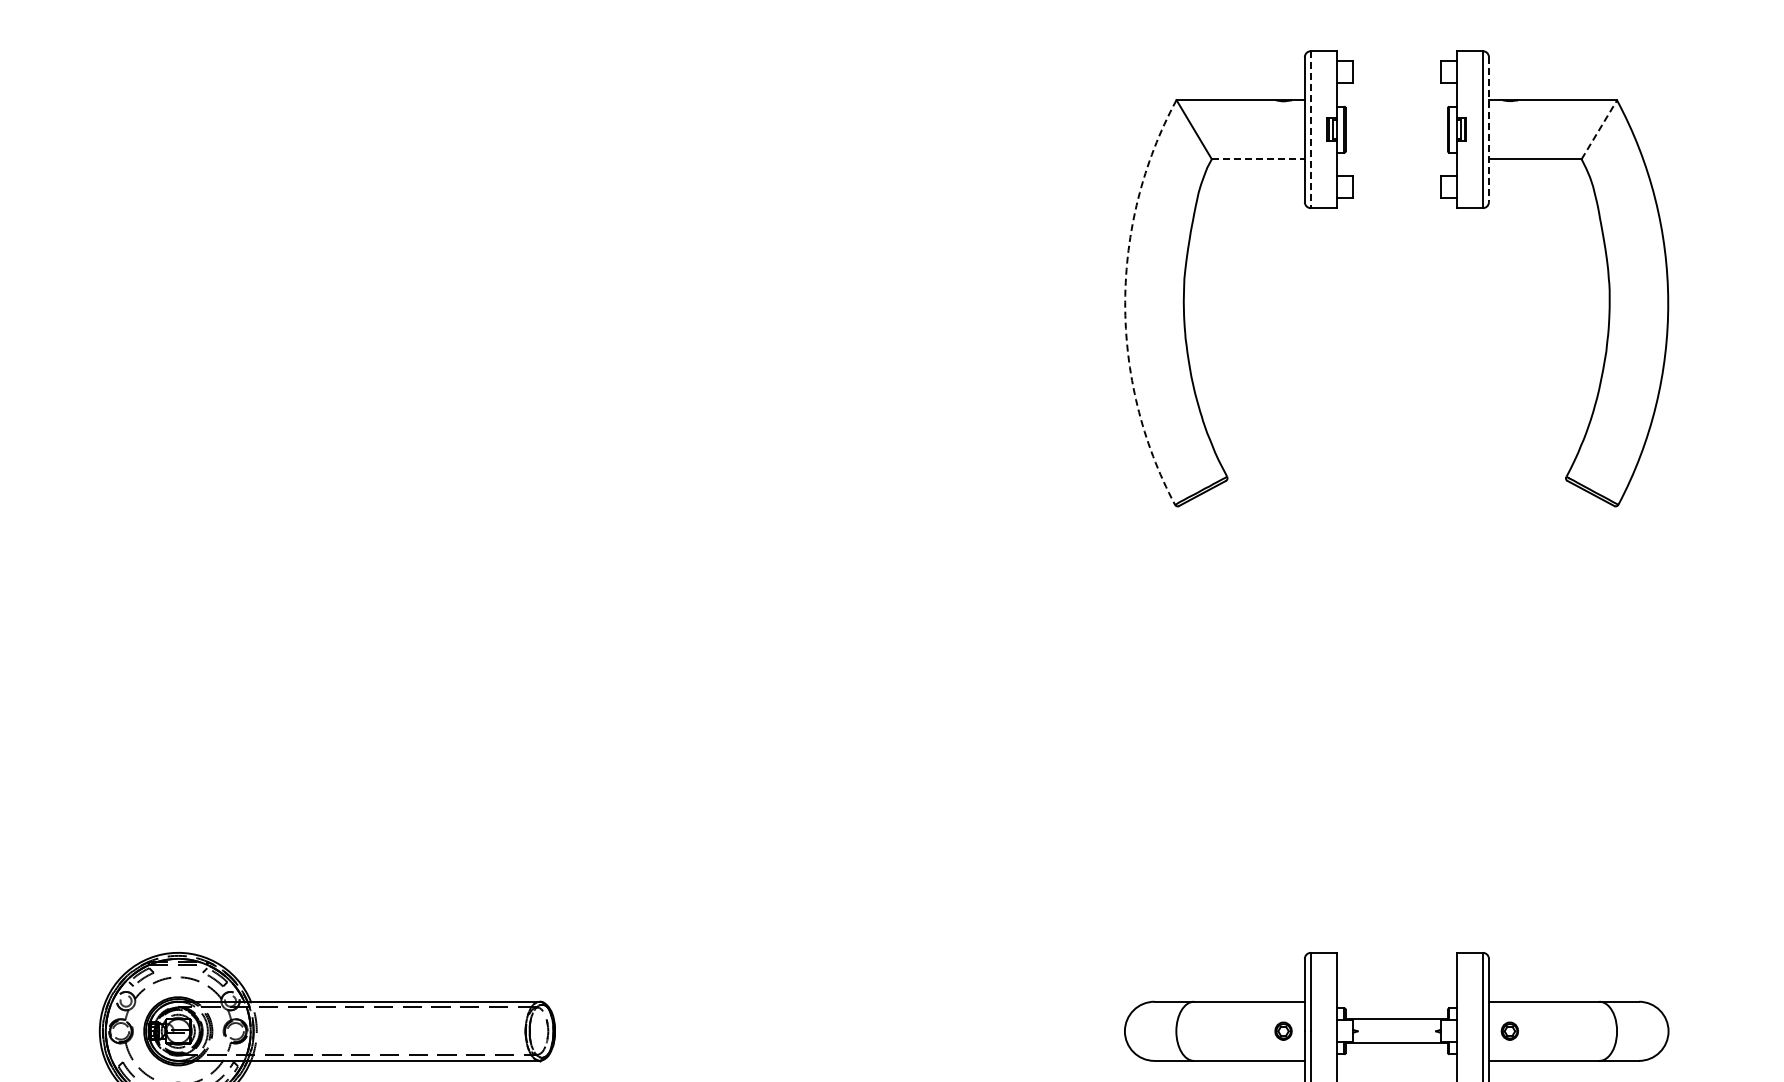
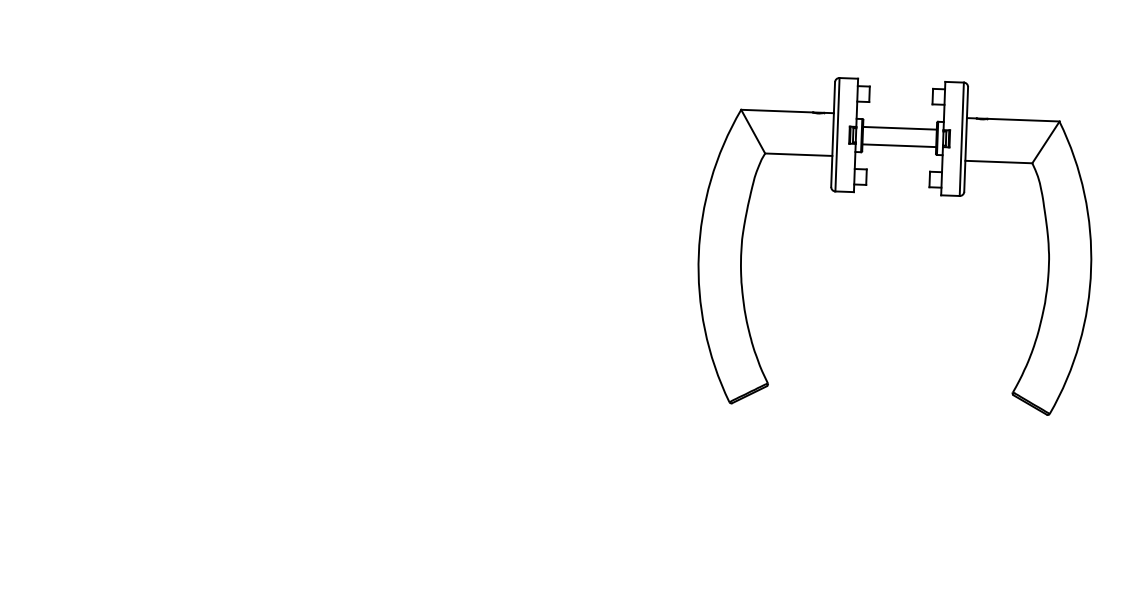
line: (1396, 117) -> (899, 128), added
line: (1599, 129) -> (1046, 142), dashed -> solid
line: (1310, 130) -> (837, 135), dashed -> solid
line: (1488, 130) -> (965, 140), dashed -> solid
line: (1396, 141) -> (899, 145), added
line: (1258, 159) -> (798, 154), dashed -> solid
arc: (1125, 302) -> (698, 254), dashed -> solid

